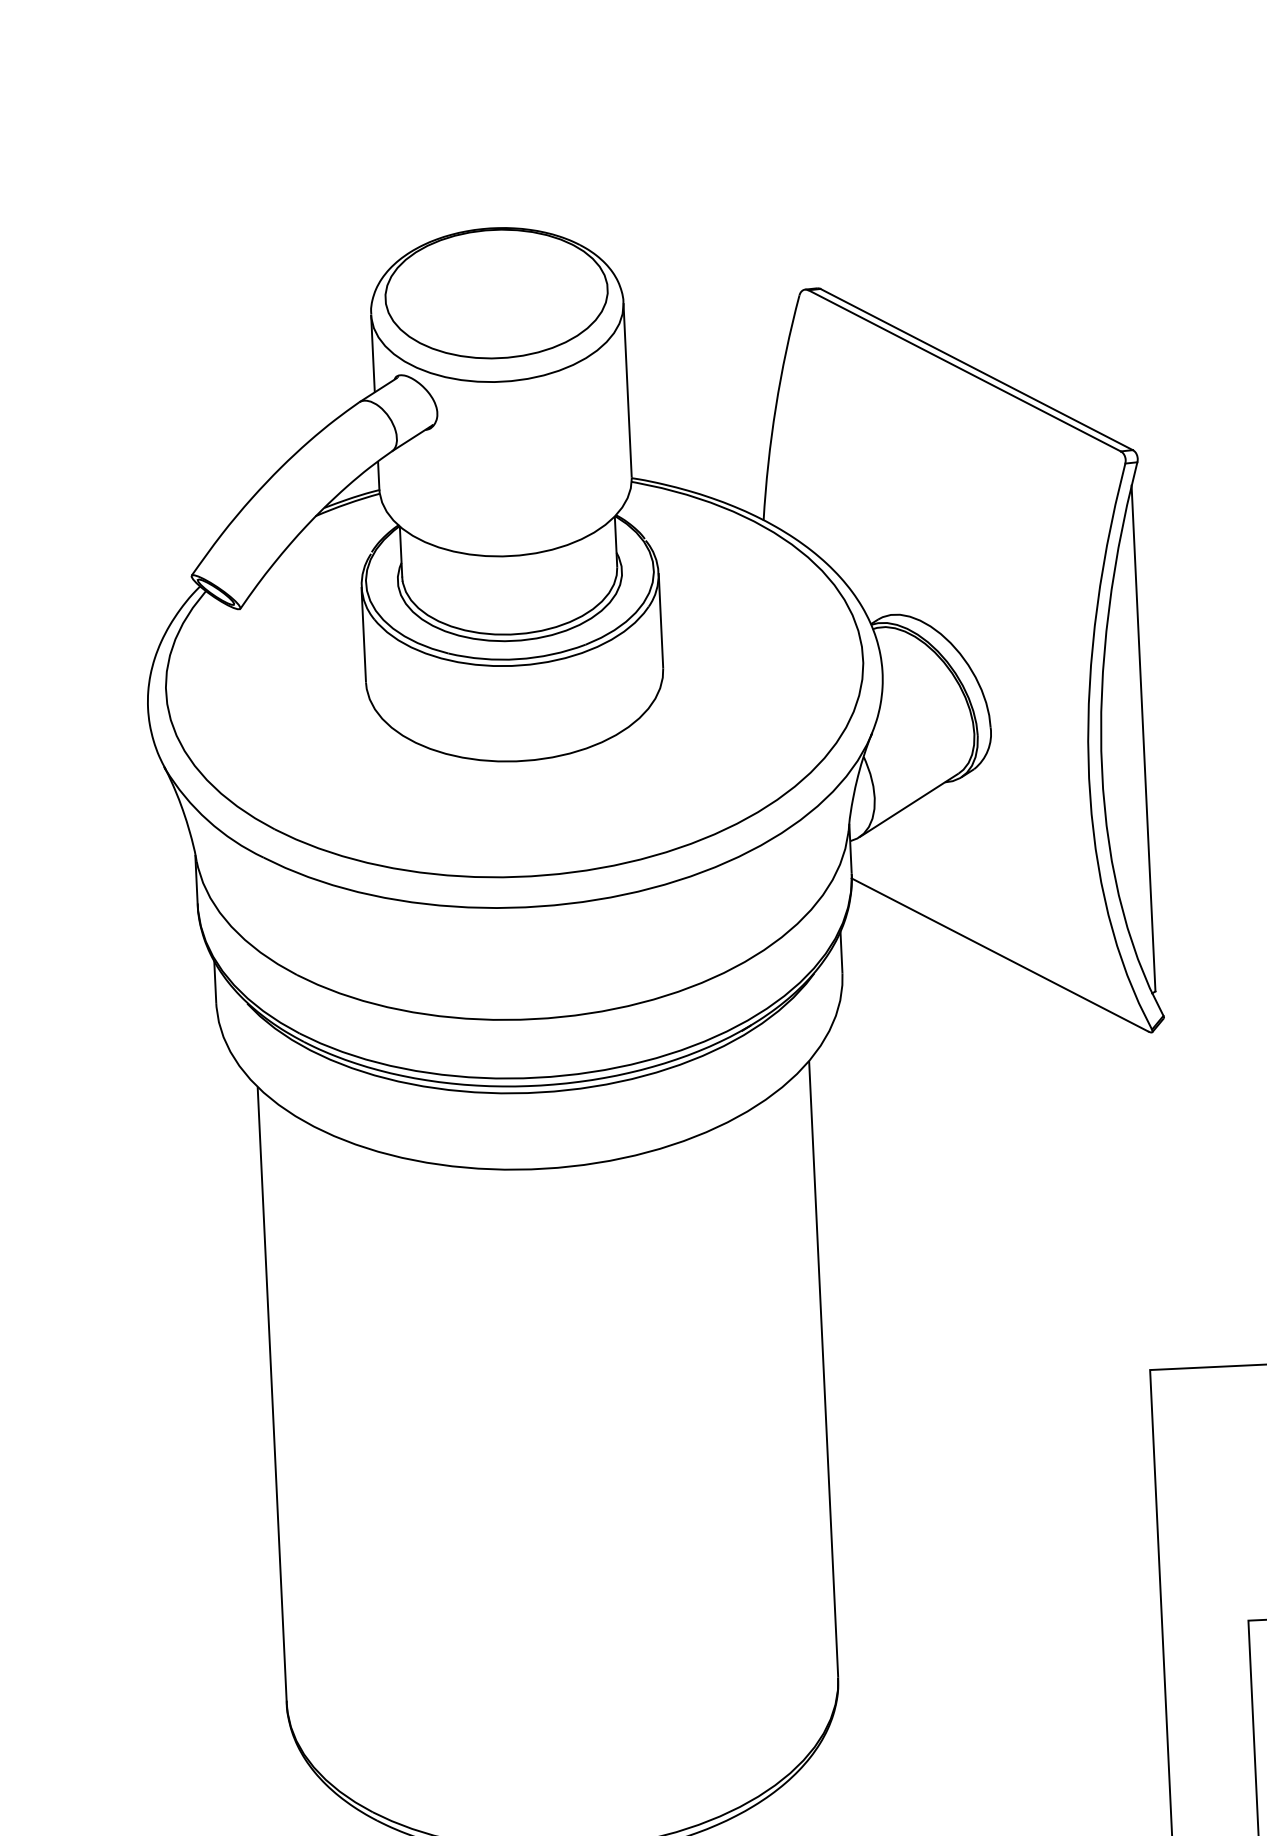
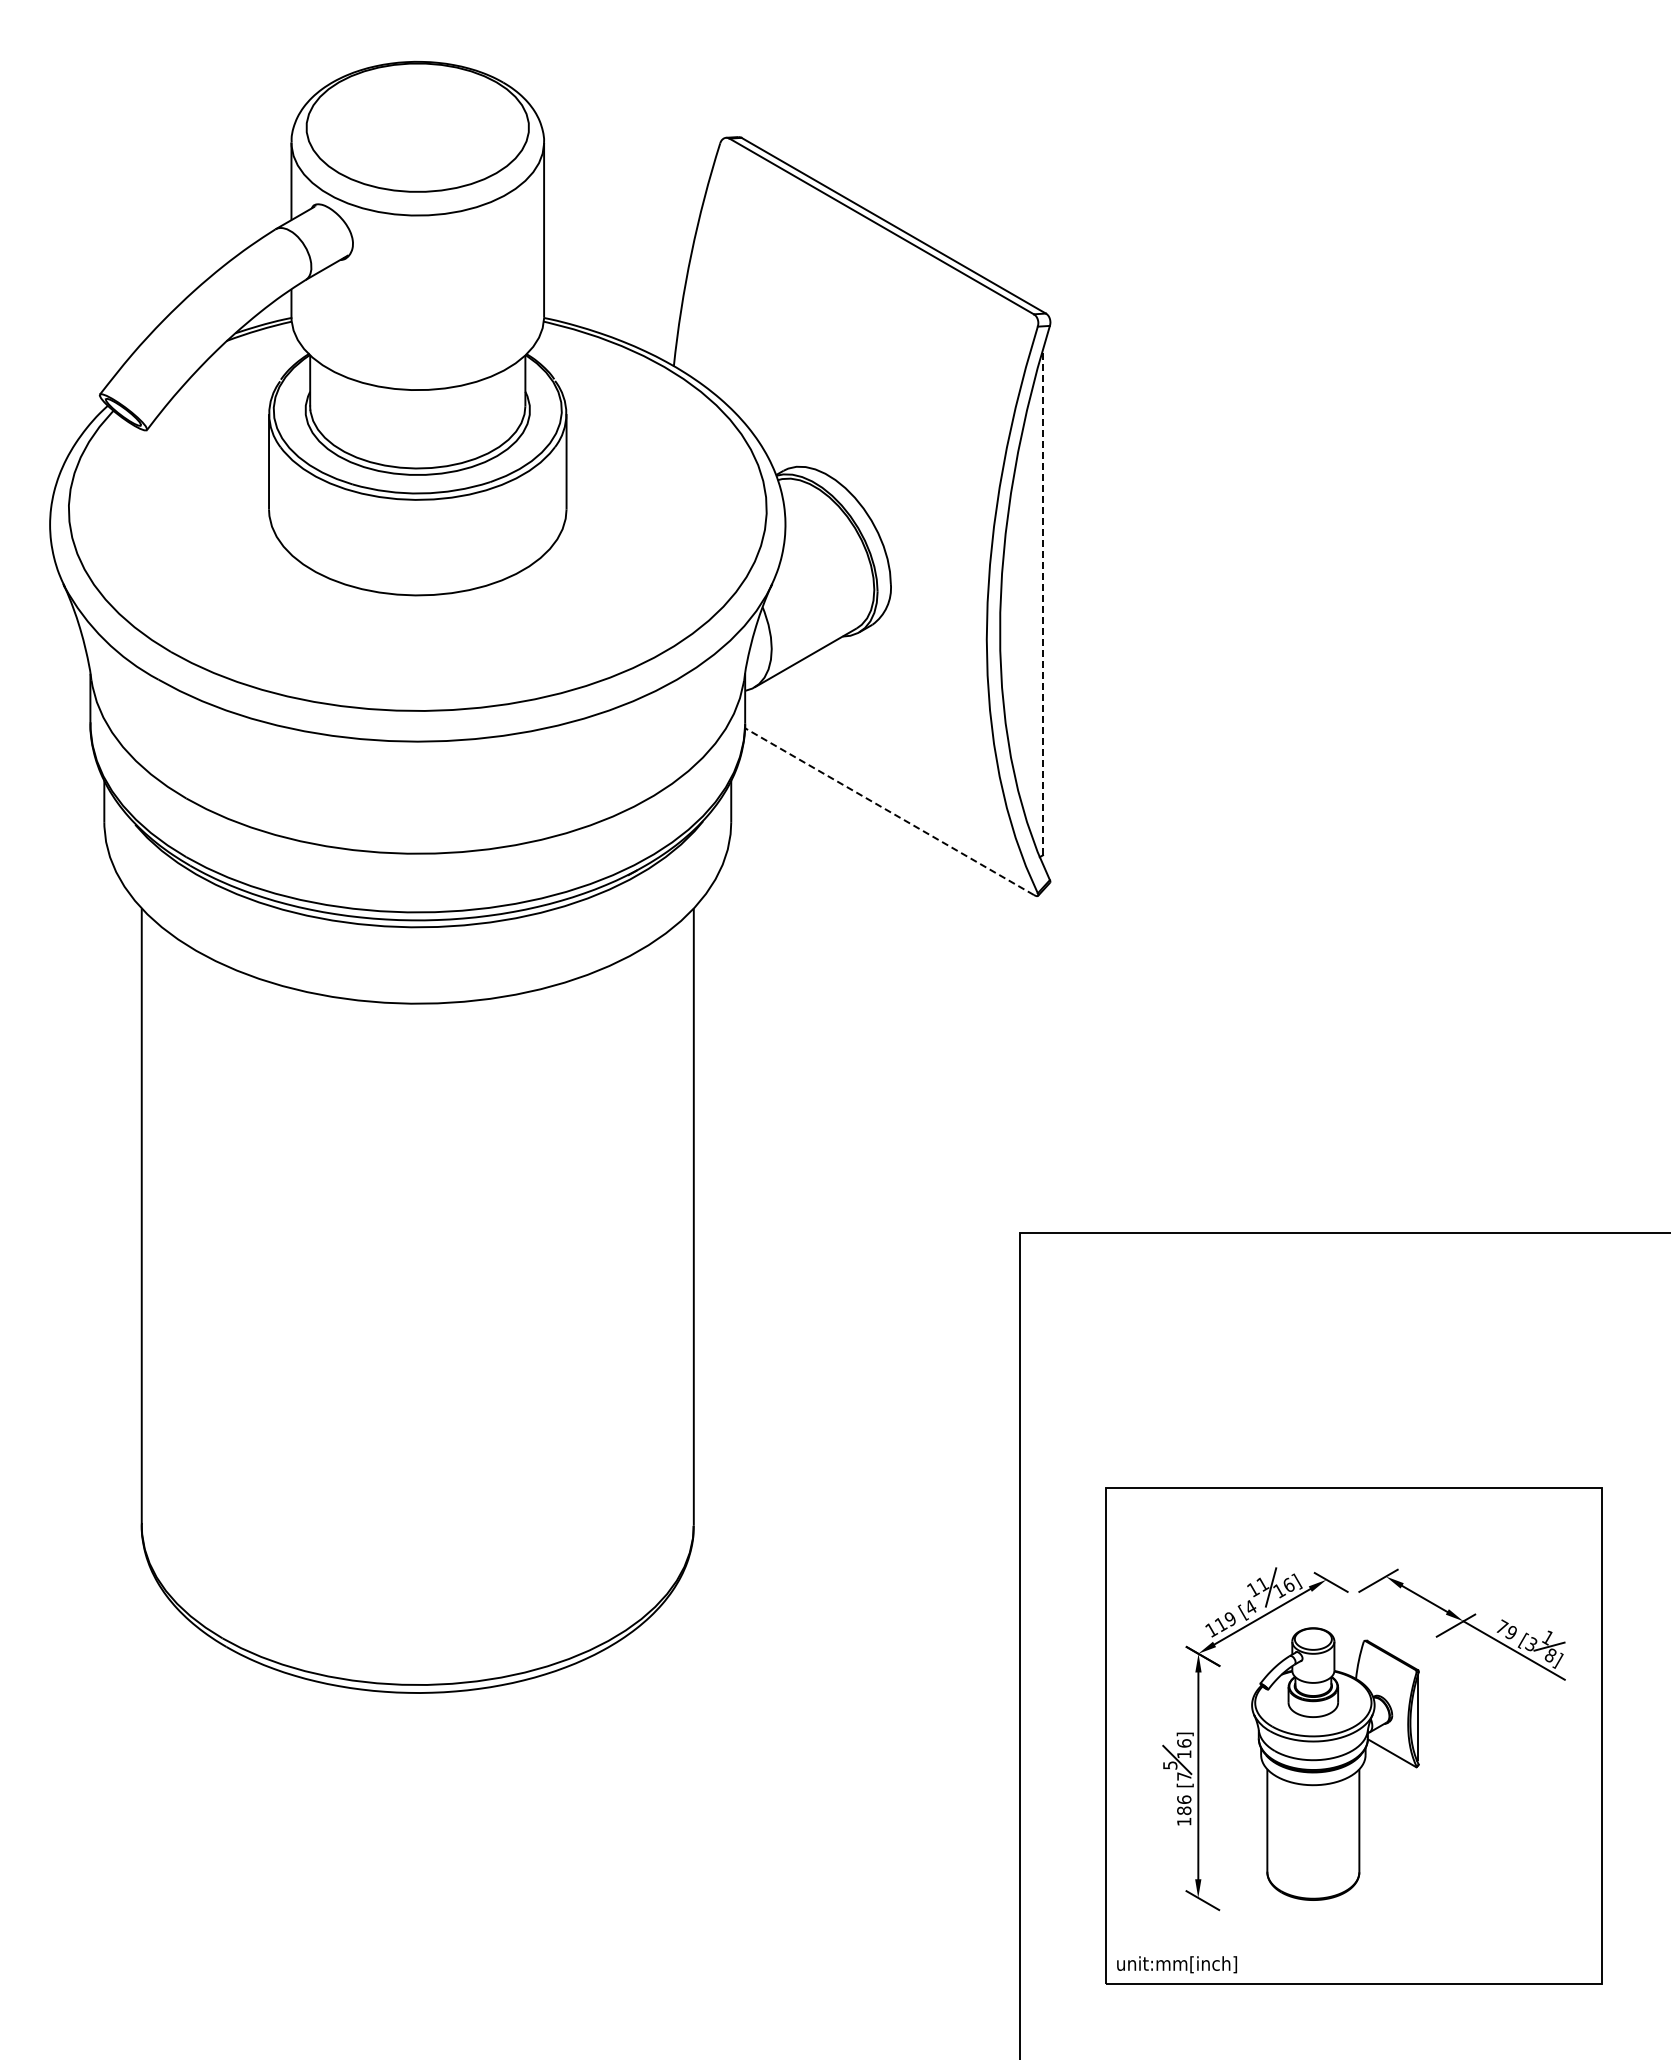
line: (1143, 737) -> (1043, 601), solid -> dashed
line: (1000, 954) -> (889, 811), solid -> dashed

